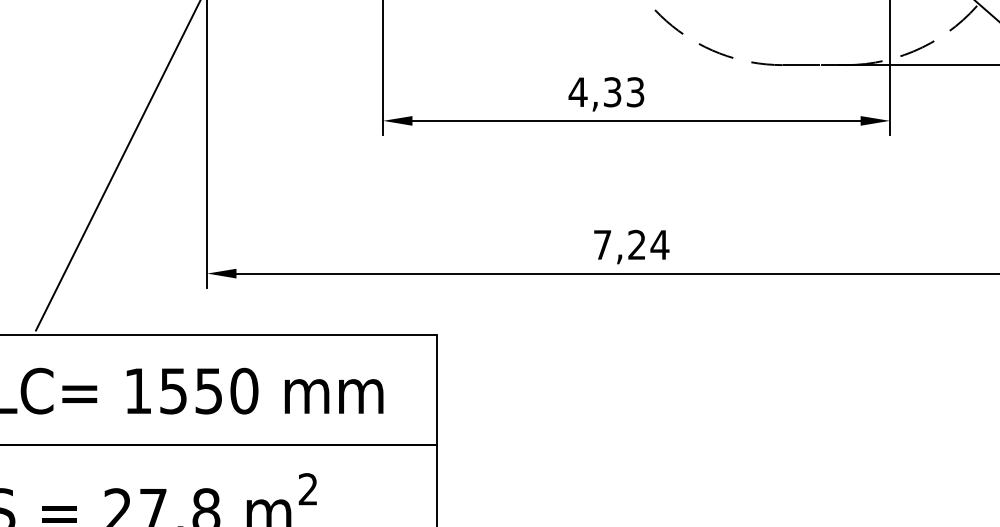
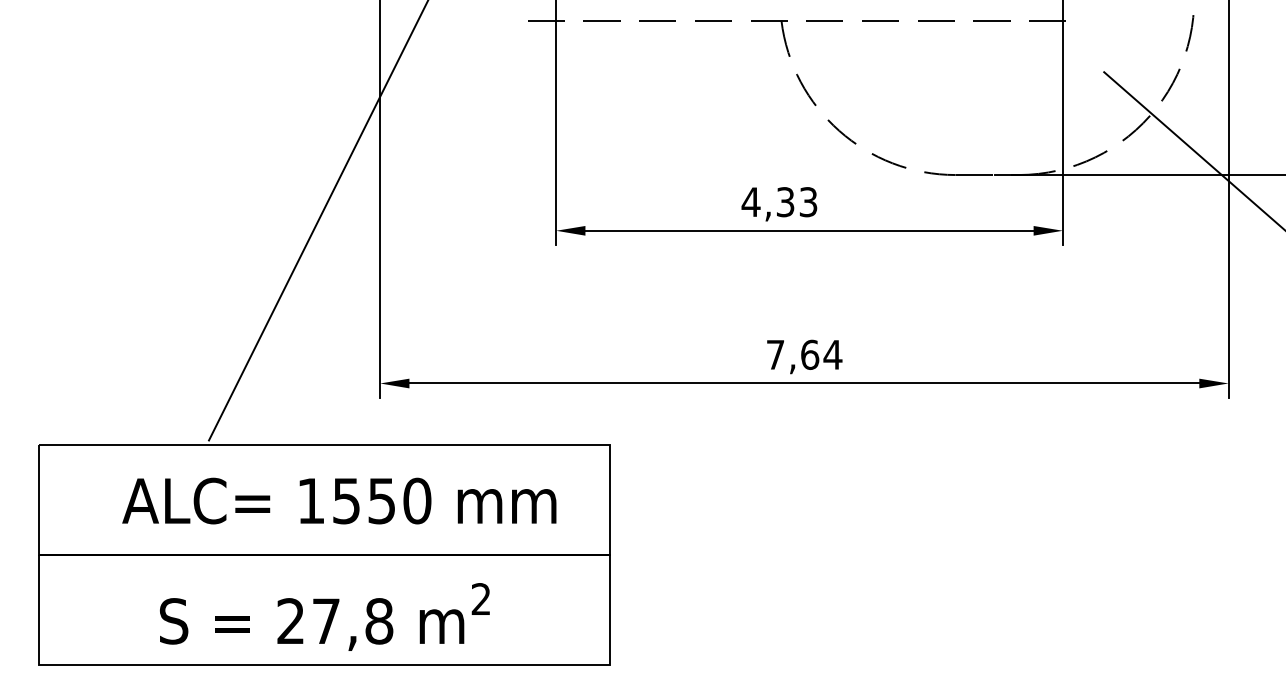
text: (637, 244) -> (810, 354), 7,24 -> 7,64

